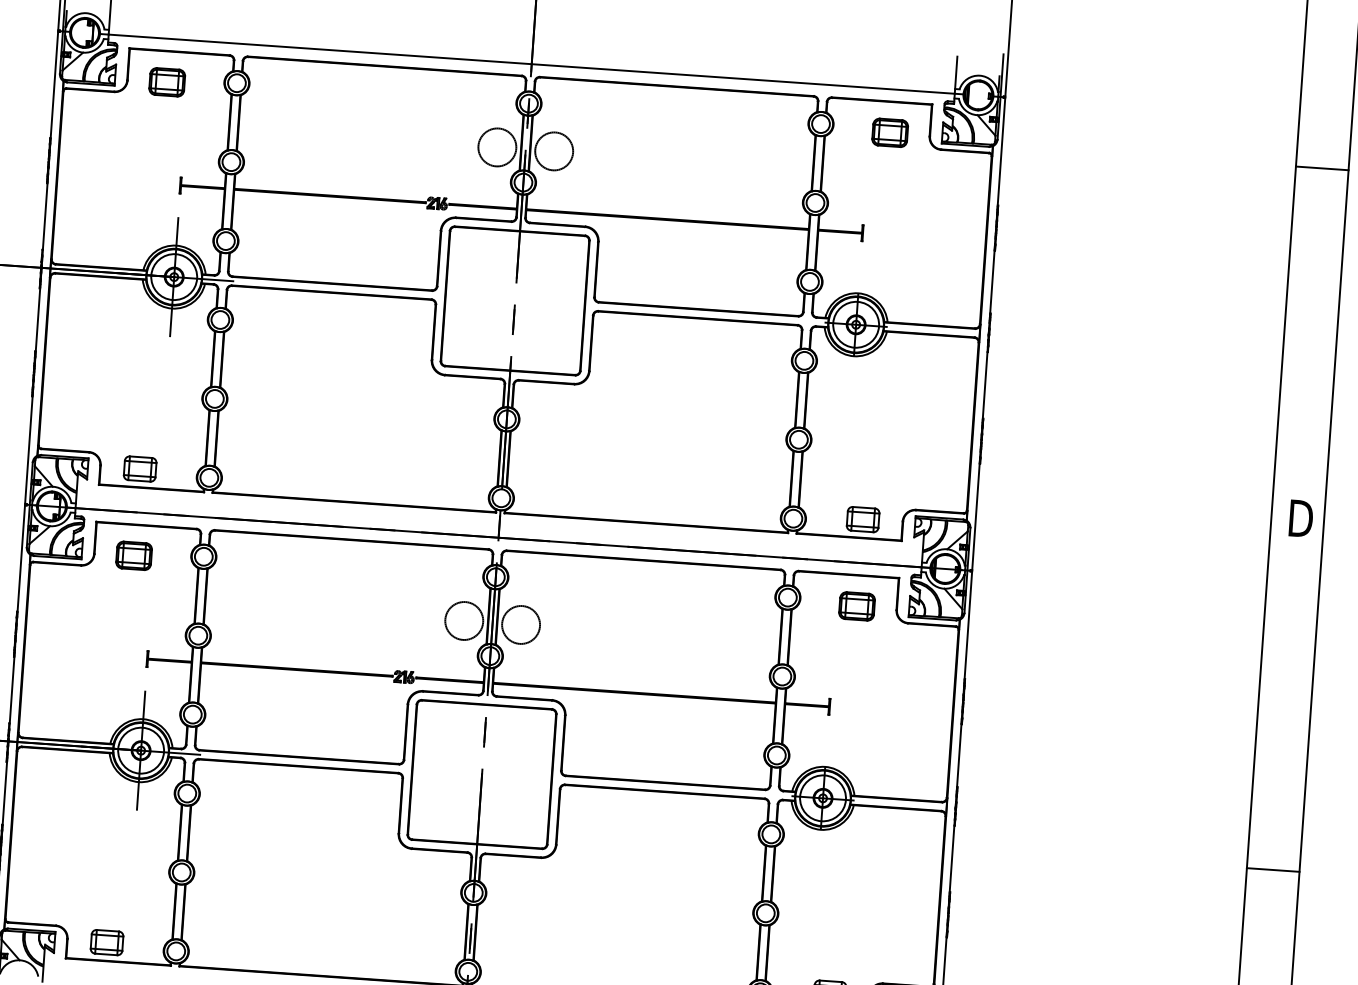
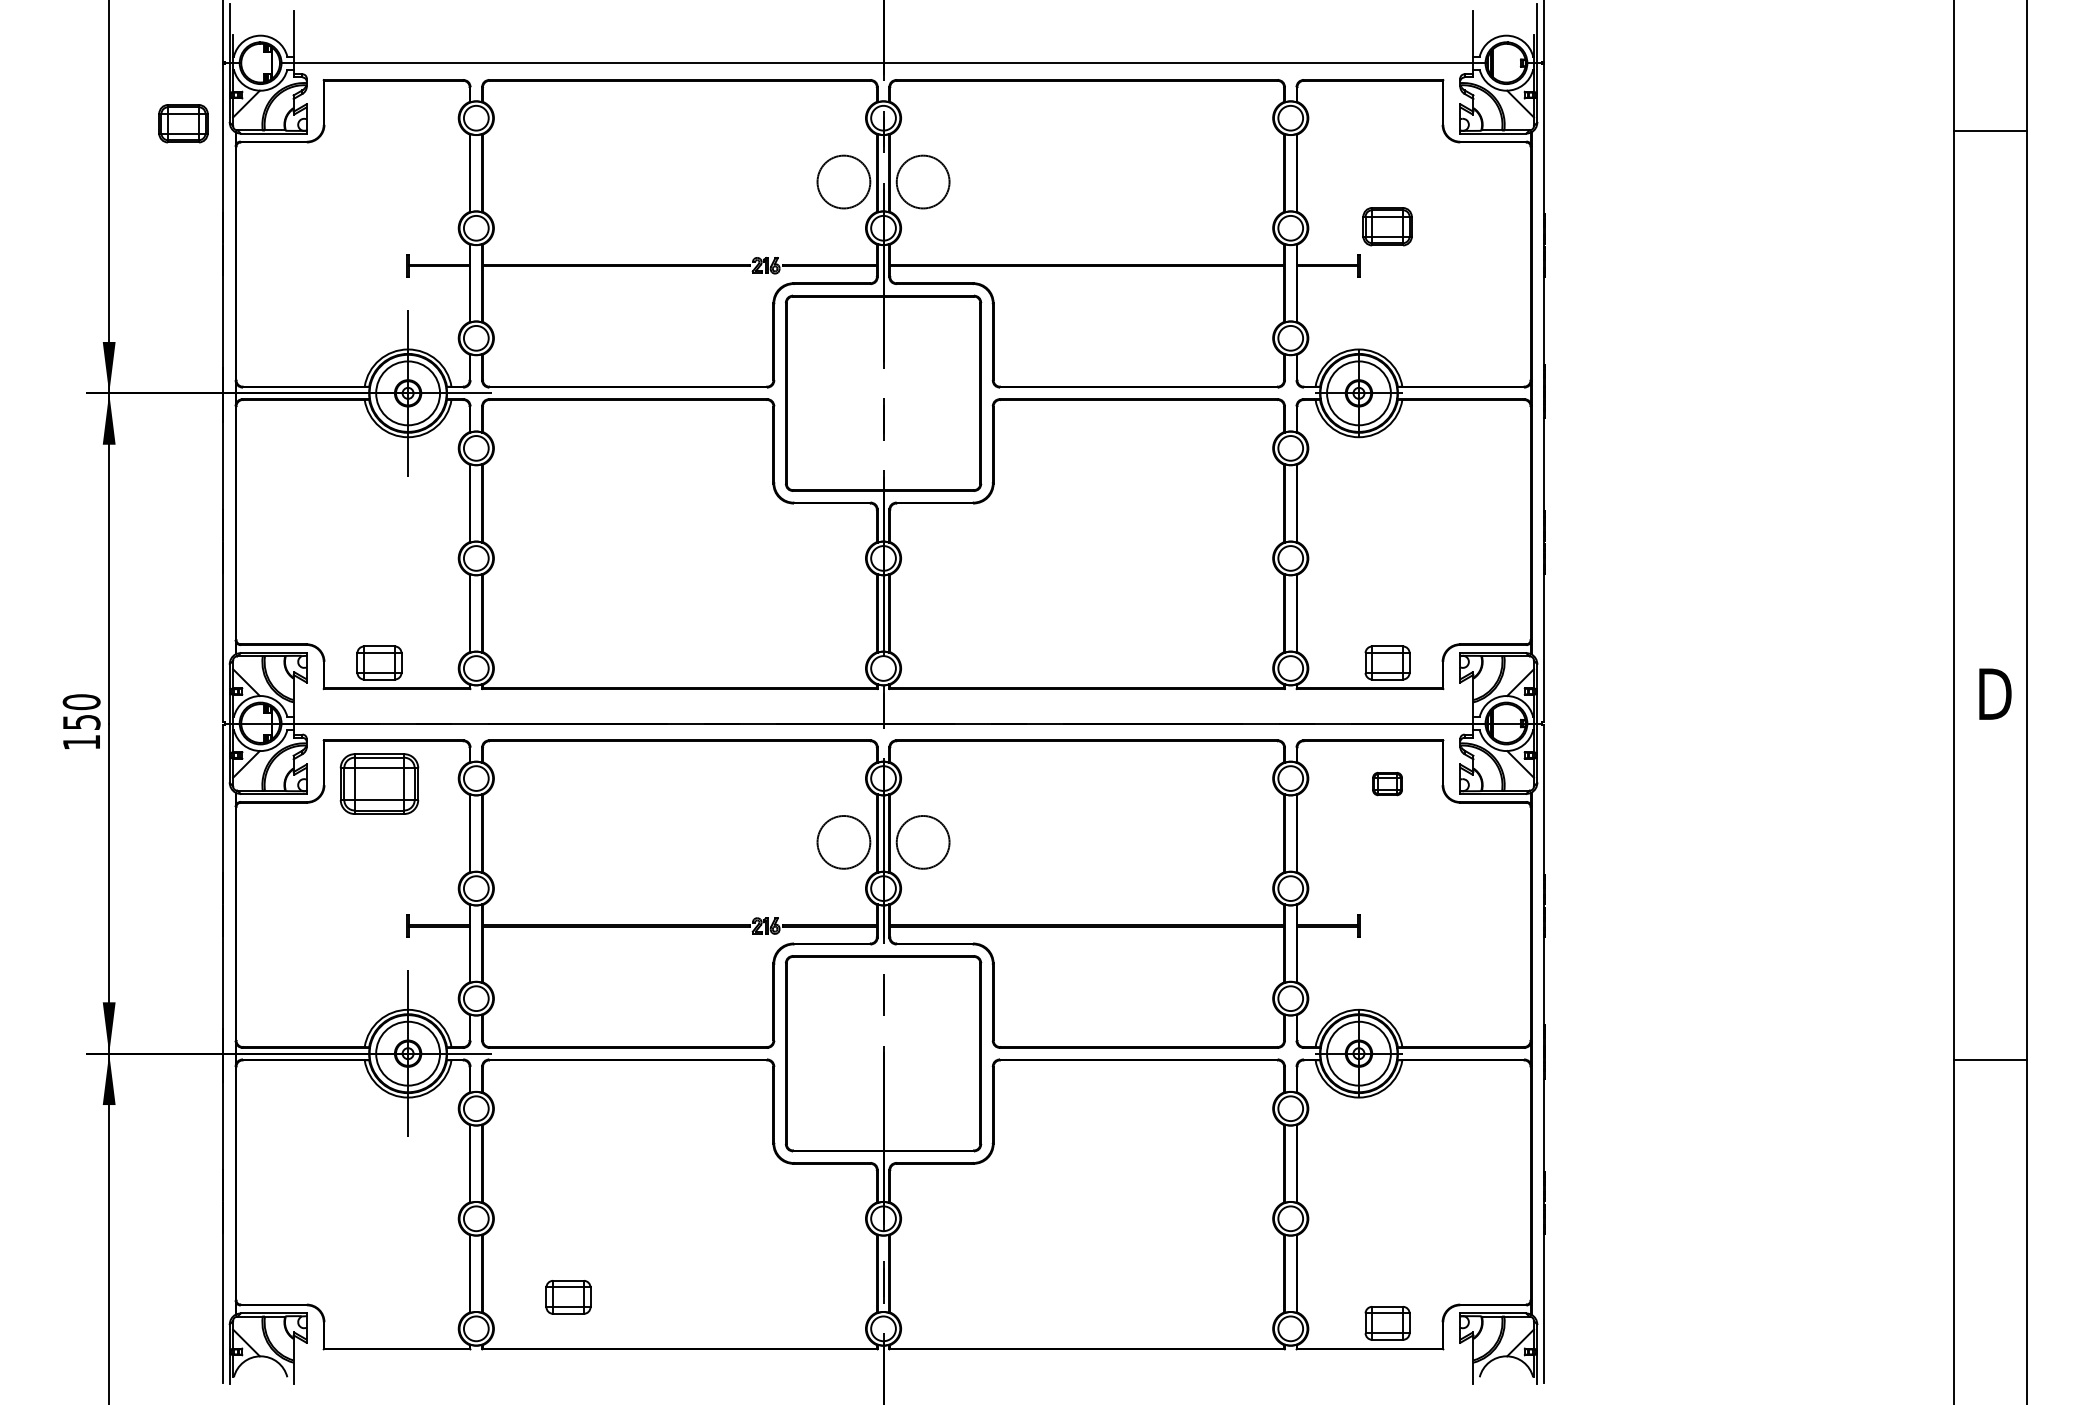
part: (167, 82) -> (183, 123), moved
part: (890, 132) -> (1387, 226), moved
text: (1301, 518) -> (1995, 693), moved
part: (134, 555) -> (379, 783), size x1.6
part: (857, 606) -> (1387, 783), size x0.6
line: (1273, 870) -> (1990, 1060), moved
part: (107, 942) -> (568, 1297), moved

